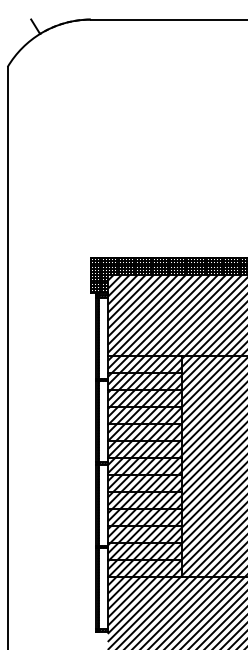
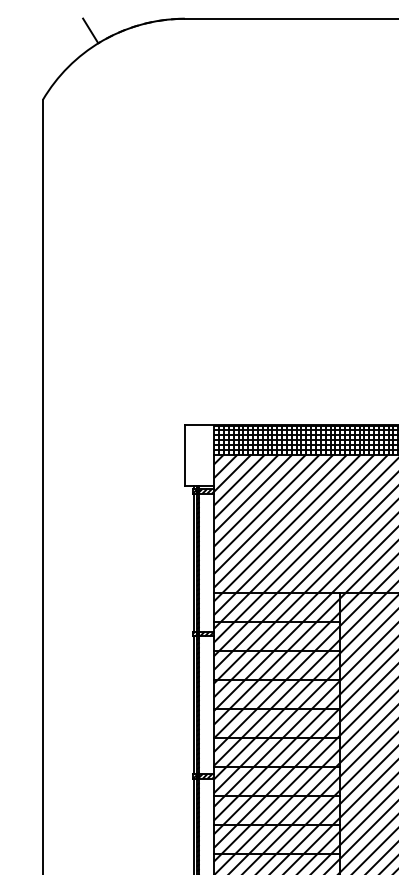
hatch: (98, 275) -> (197, 455), removed

